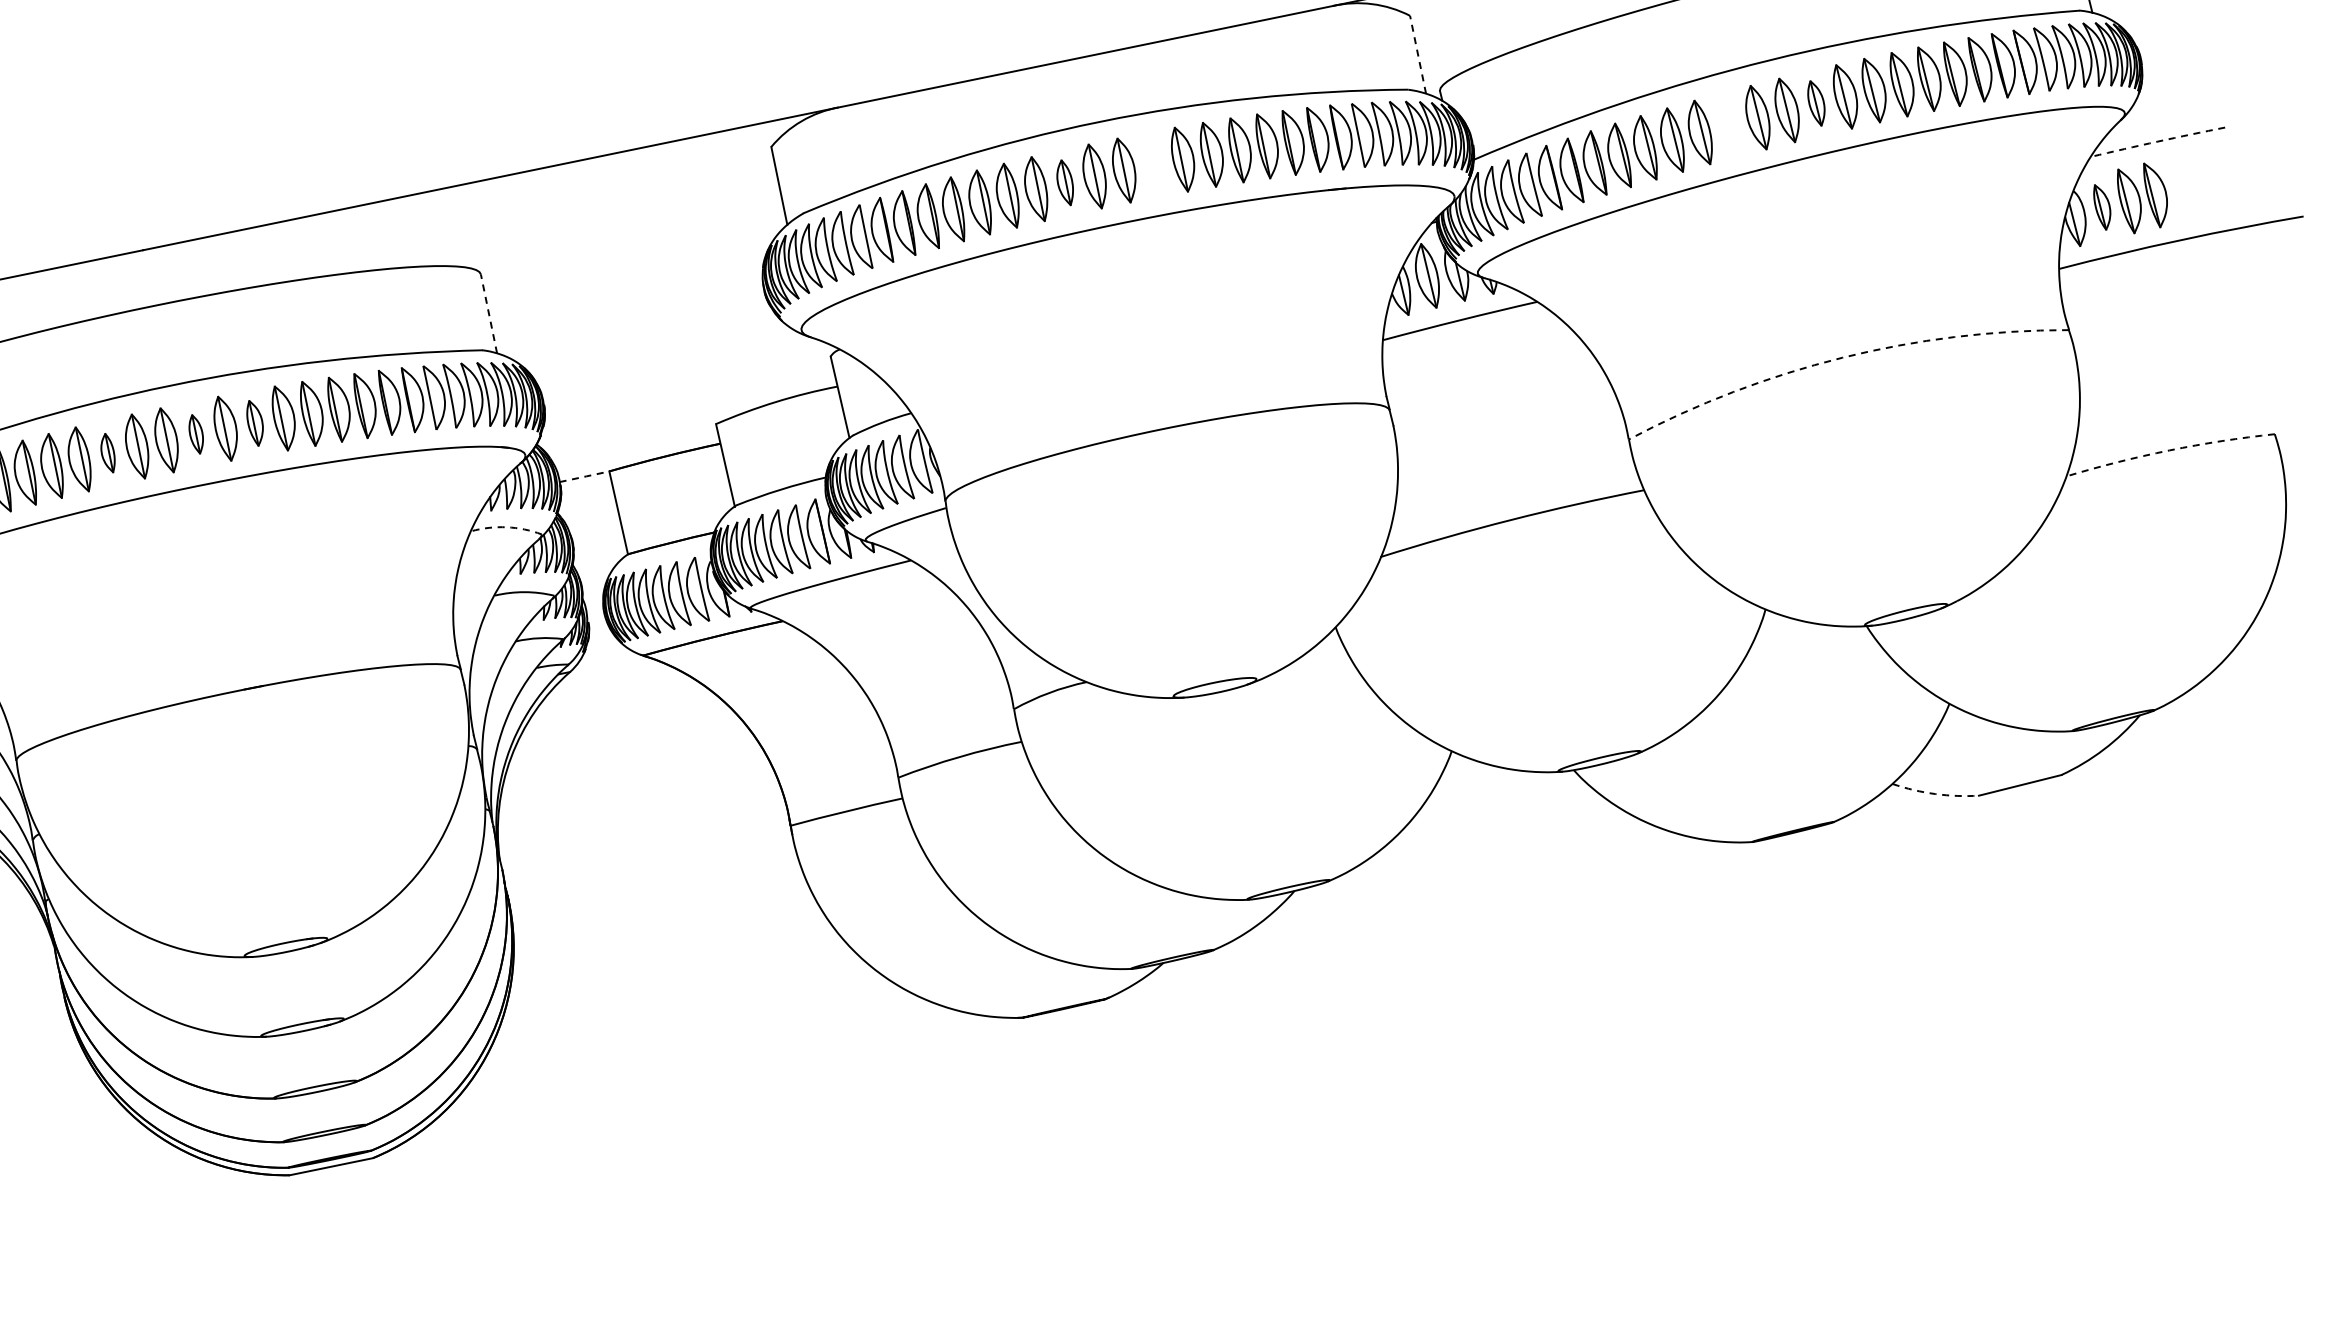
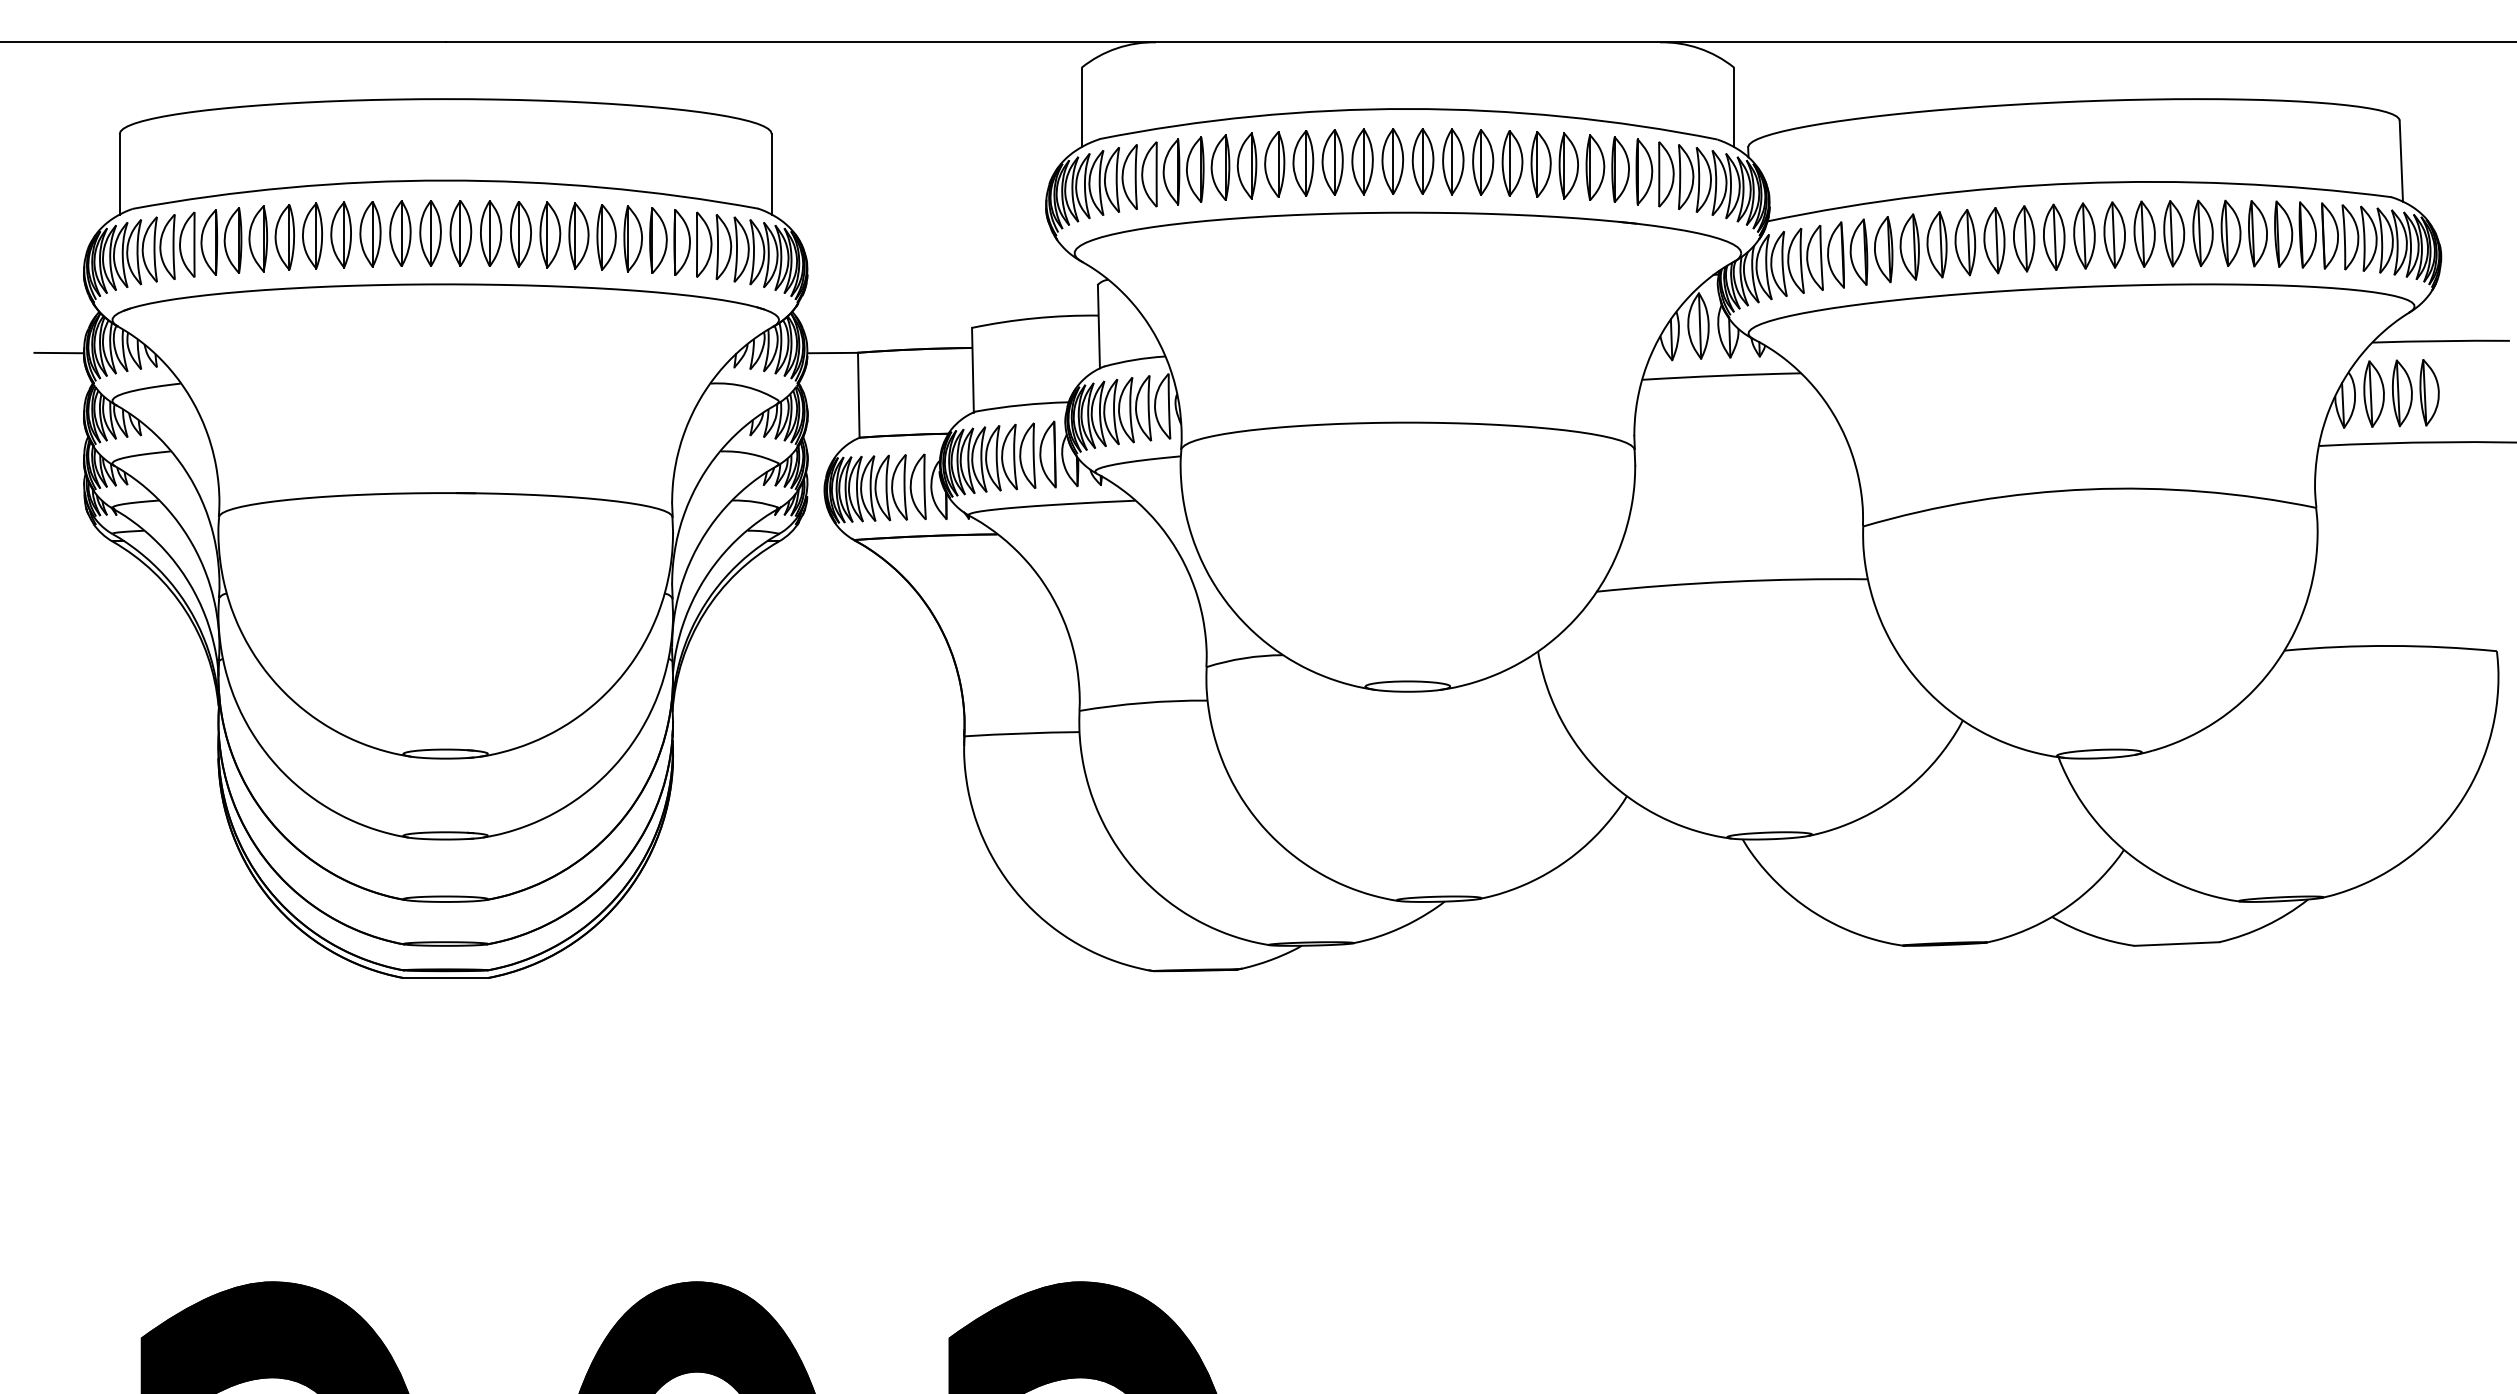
line: (1417, 55) -> (1733, 107), dashed -> solid
part: (1816, 102) -> (2114, 234), size x1.43
part: (1729, 124) -> (2024, 238), added
arc: (2158, 141) -> (2441, 341), dashed -> solid
part: (1154, 164) -> (1453, 161), added
part: (1065, 182) -> (1362, 161), size x1.43
part: (2102, 206) -> (2373, 393), size x1.43
line: (488, 313) -> (771, 173), dashed -> solid
arc: (1842, 357) -> (2088, 489), dashed -> solid
part: (254, 423) -> (520, 234), size x1.43
part: (195, 434) -> (460, 233), size x1.67
arc: (2169, 449) -> (2390, 645), dashed -> solid
part: (108, 453) -> (370, 234), size x1.67
line: (585, 477) -> (833, 353), dashed -> solid
arc: (506, 526) -> (746, 386), dashed -> solid
arc: (1934, 794) -> (2091, 935), dashed -> solid

